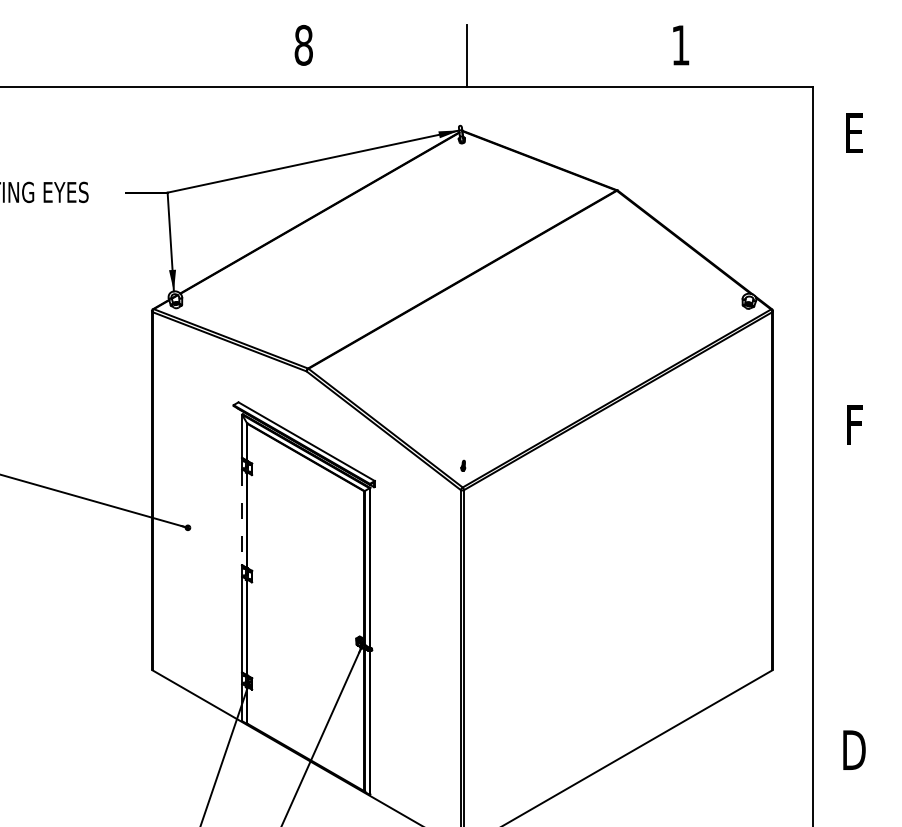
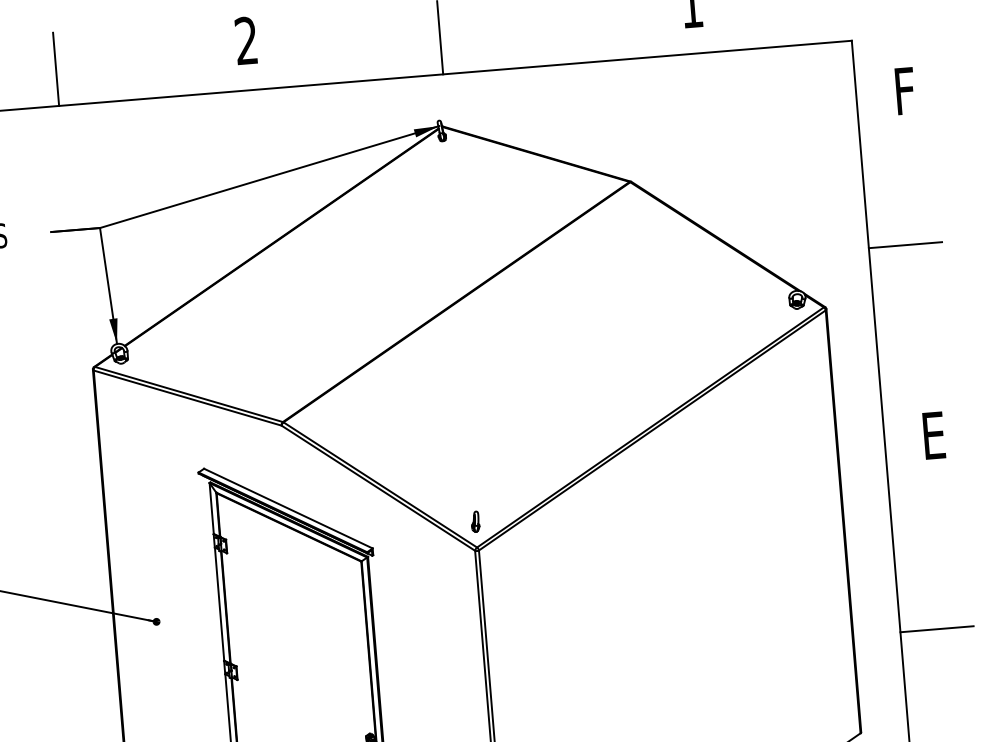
text: (303, 44) -> (246, 39), 8 -> 2
line: (141, 56) -> (55, 69), added
text: (854, 132) -> (905, 90), E -> F
line: (843, 262) -> (904, 244), added
text: (854, 424) -> (933, 435), F -> E
part: (463, 465) -> (475, 521), size x1.67
line: (242, 517) -> (219, 604), dashed -> solid
line: (843, 588) -> (936, 629), added

